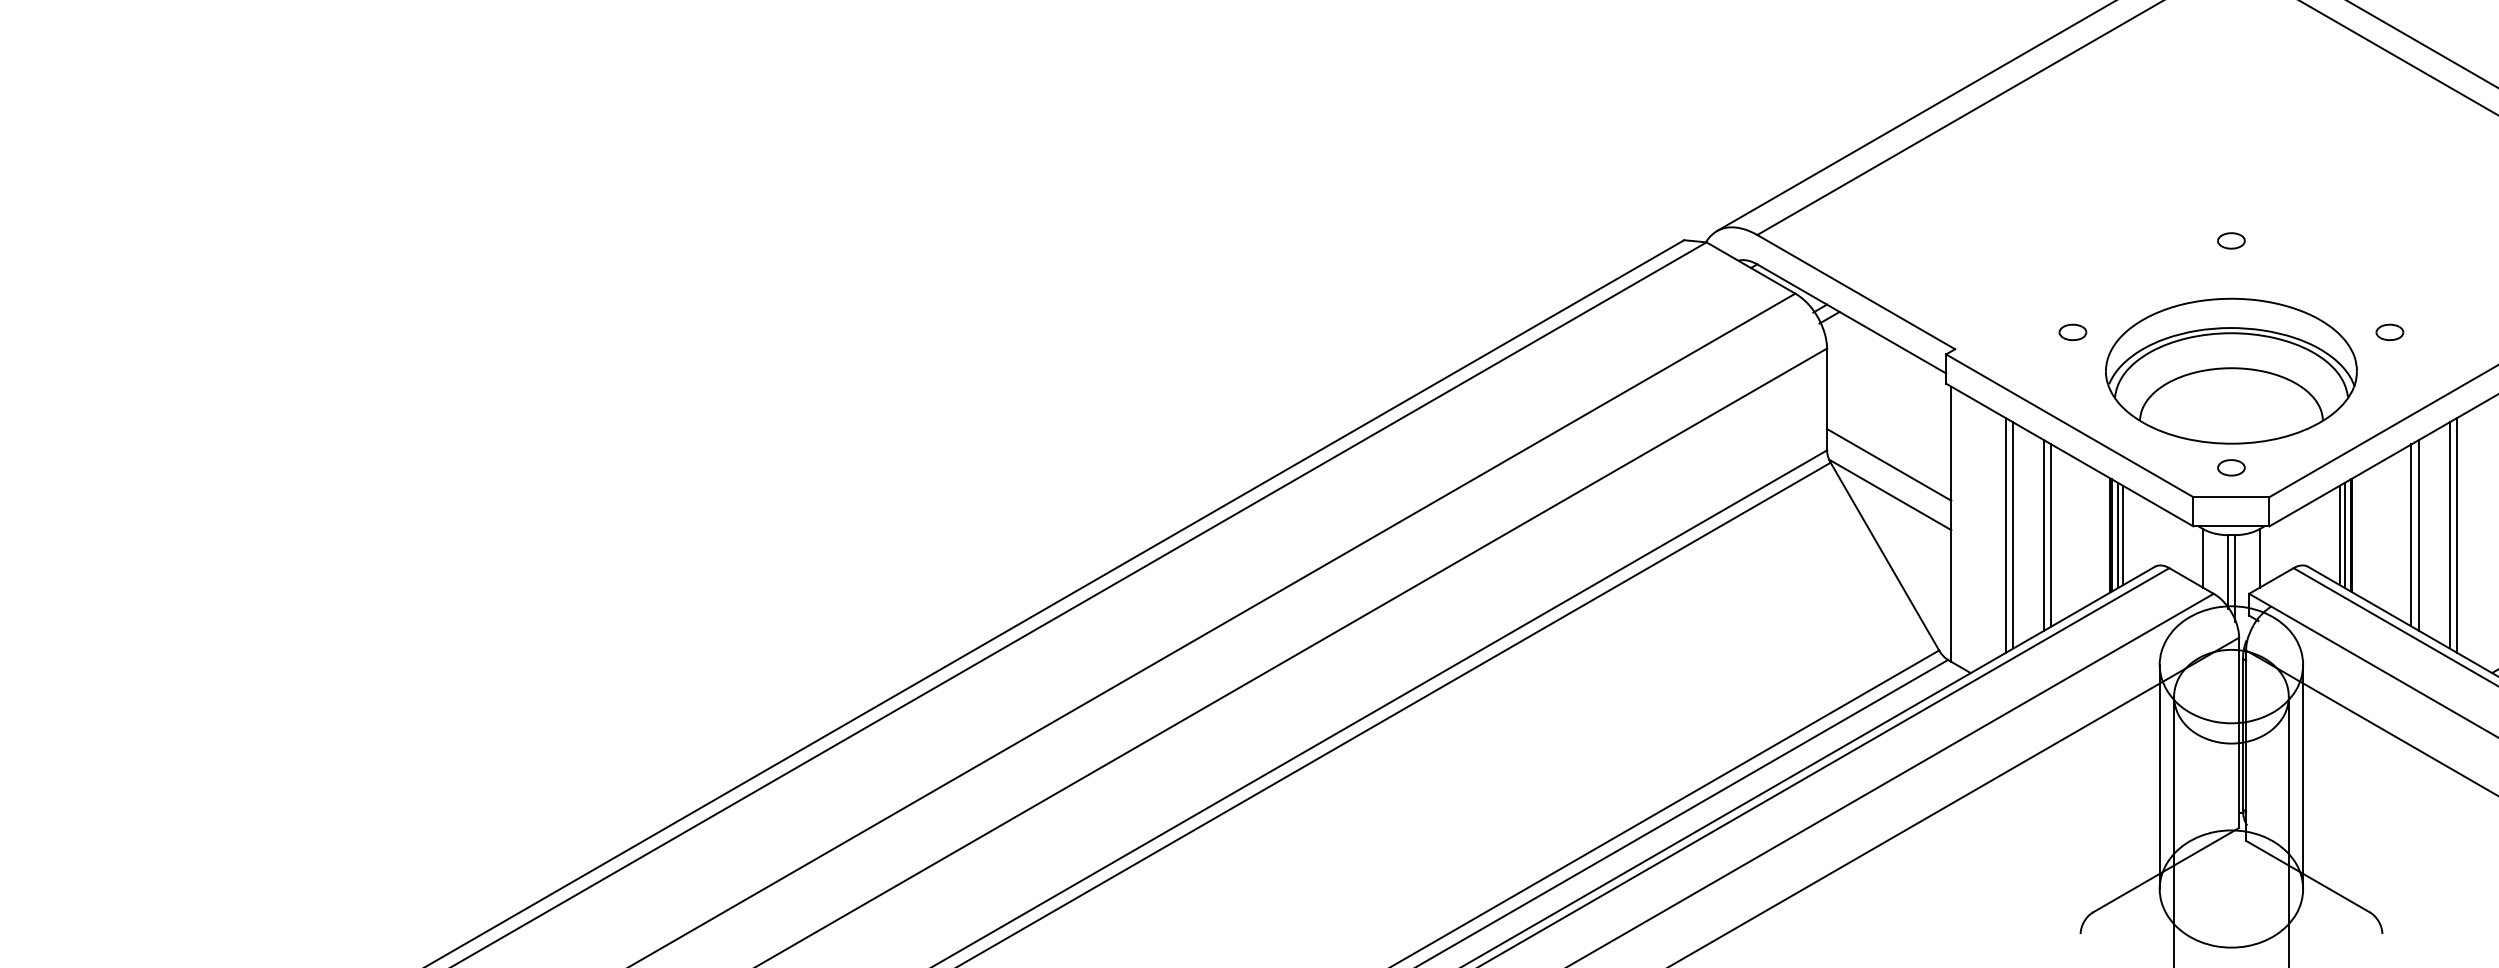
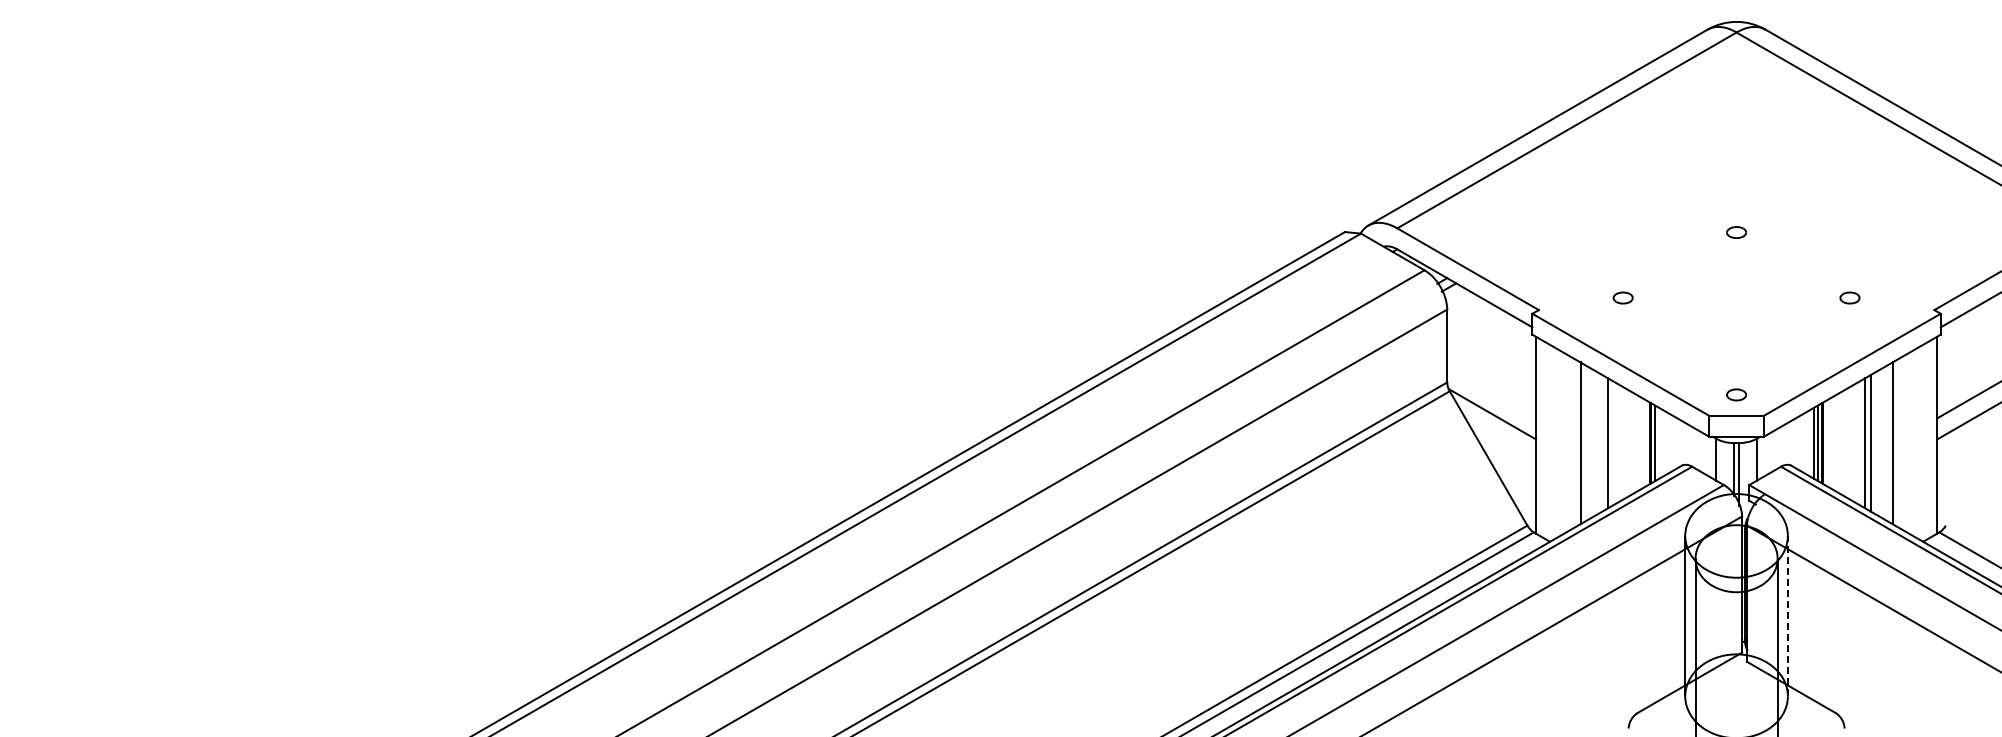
part: (2231, 370) -> (1736, 325), removed
line: (1888, 464) -> (1491, 392), removed
line: (2044, 534) -> (1602, 442), removed
line: (2123, 534) -> (1659, 442), removed
line: (2006, 535) -> (1575, 443), removed
line: (2457, 535) -> (1898, 443), removed
line: (2302, 776) -> (1787, 615), solid -> dashed

